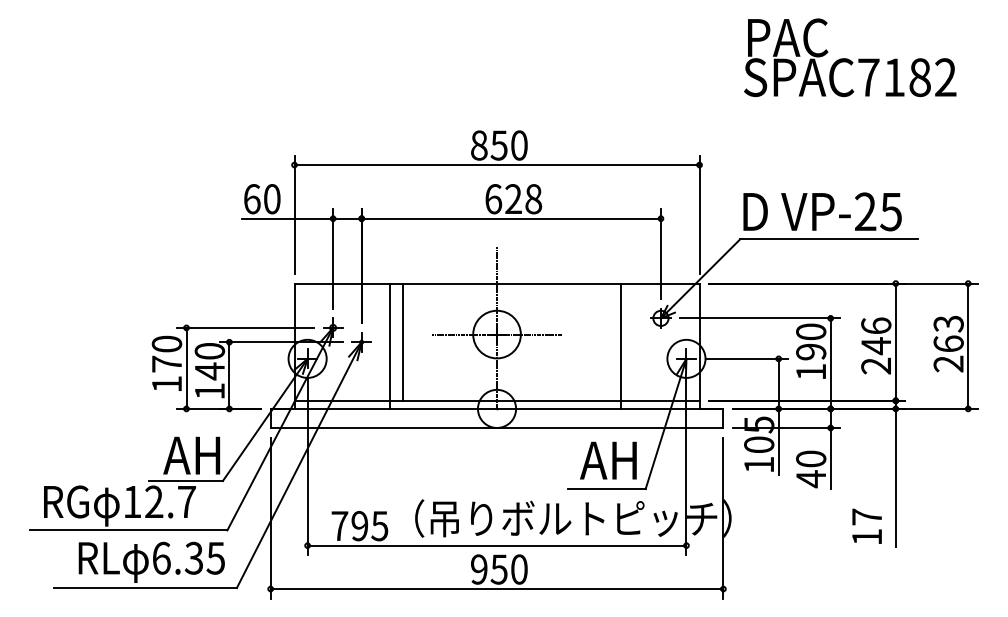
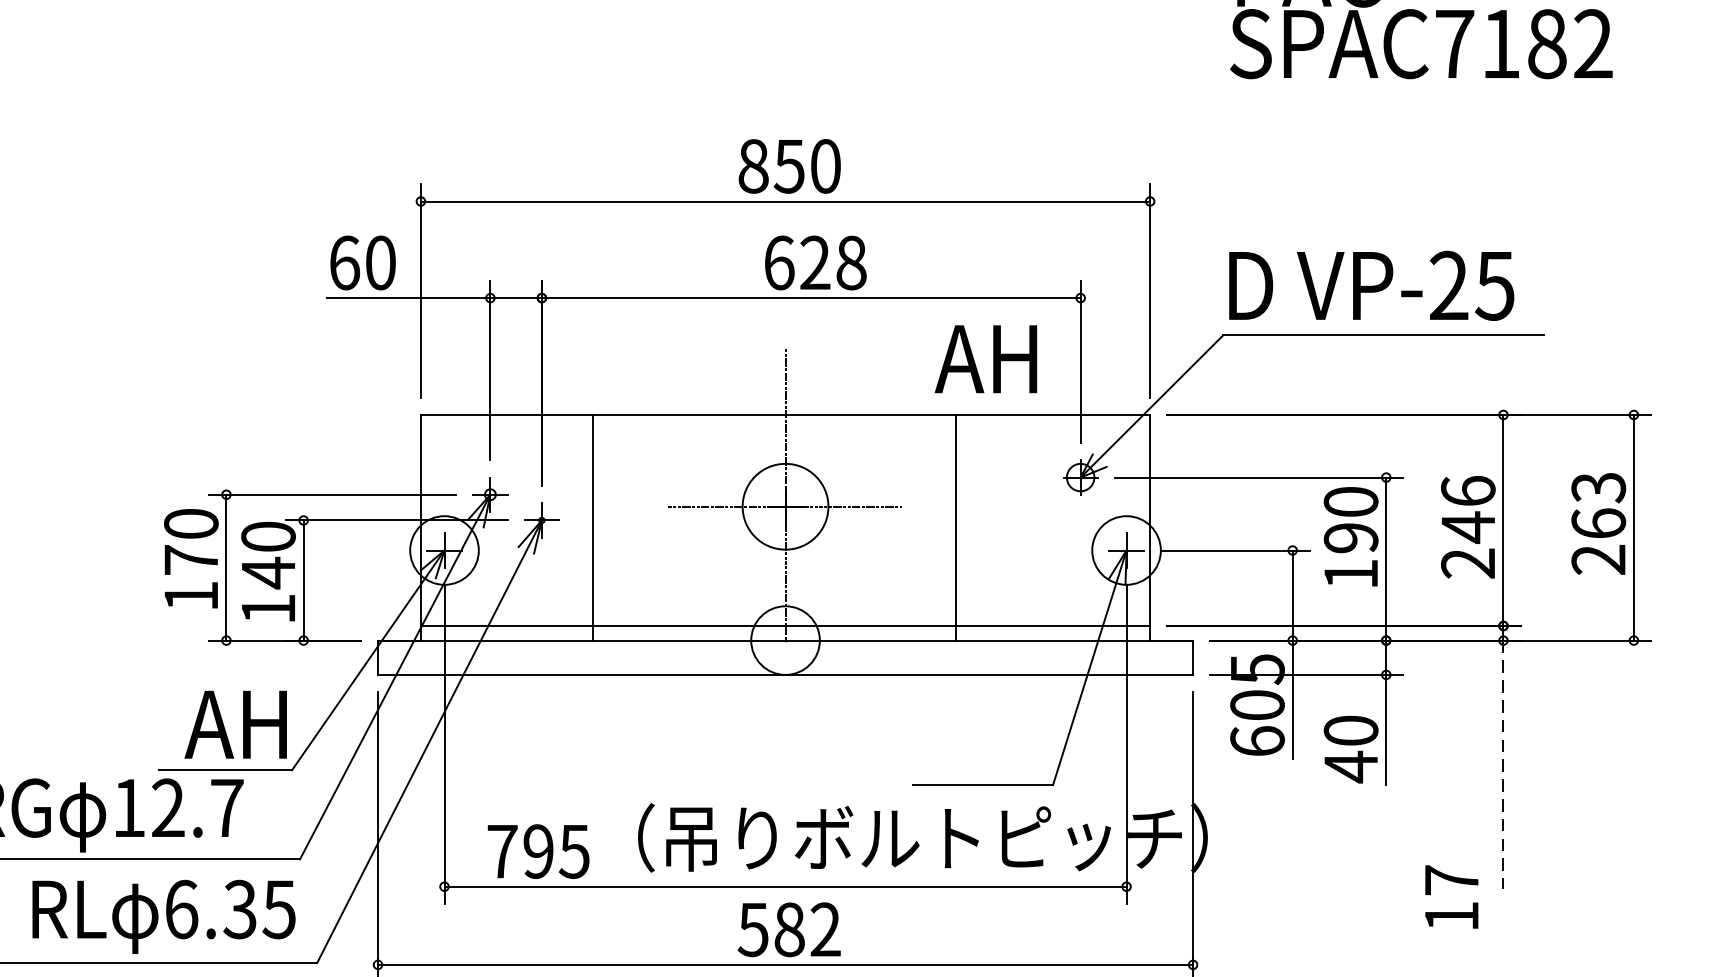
line: (402, 341) -> (615, 519), removed
line: (620, 345) -> (955, 526), moved
text: (608, 460) -> (986, 358), moved
text: (759, 464) -> (1258, 740), 105 -> 605
line: (895, 478) -> (1502, 765), solid -> dashed
text: (866, 525) -> (1450, 895), moved
text: (498, 569) -> (788, 929), 950 -> 582

